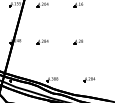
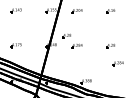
part: (31, 30) -> (66, 35), added
part: (88, 79) -> (117, 63), moved

